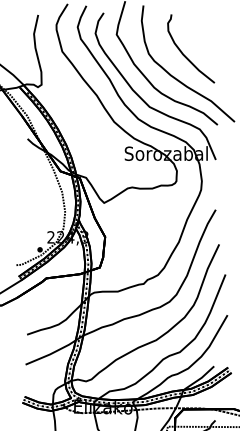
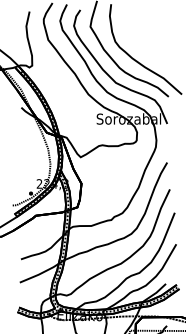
curve: (184, 54) -> (142, 42), removed

